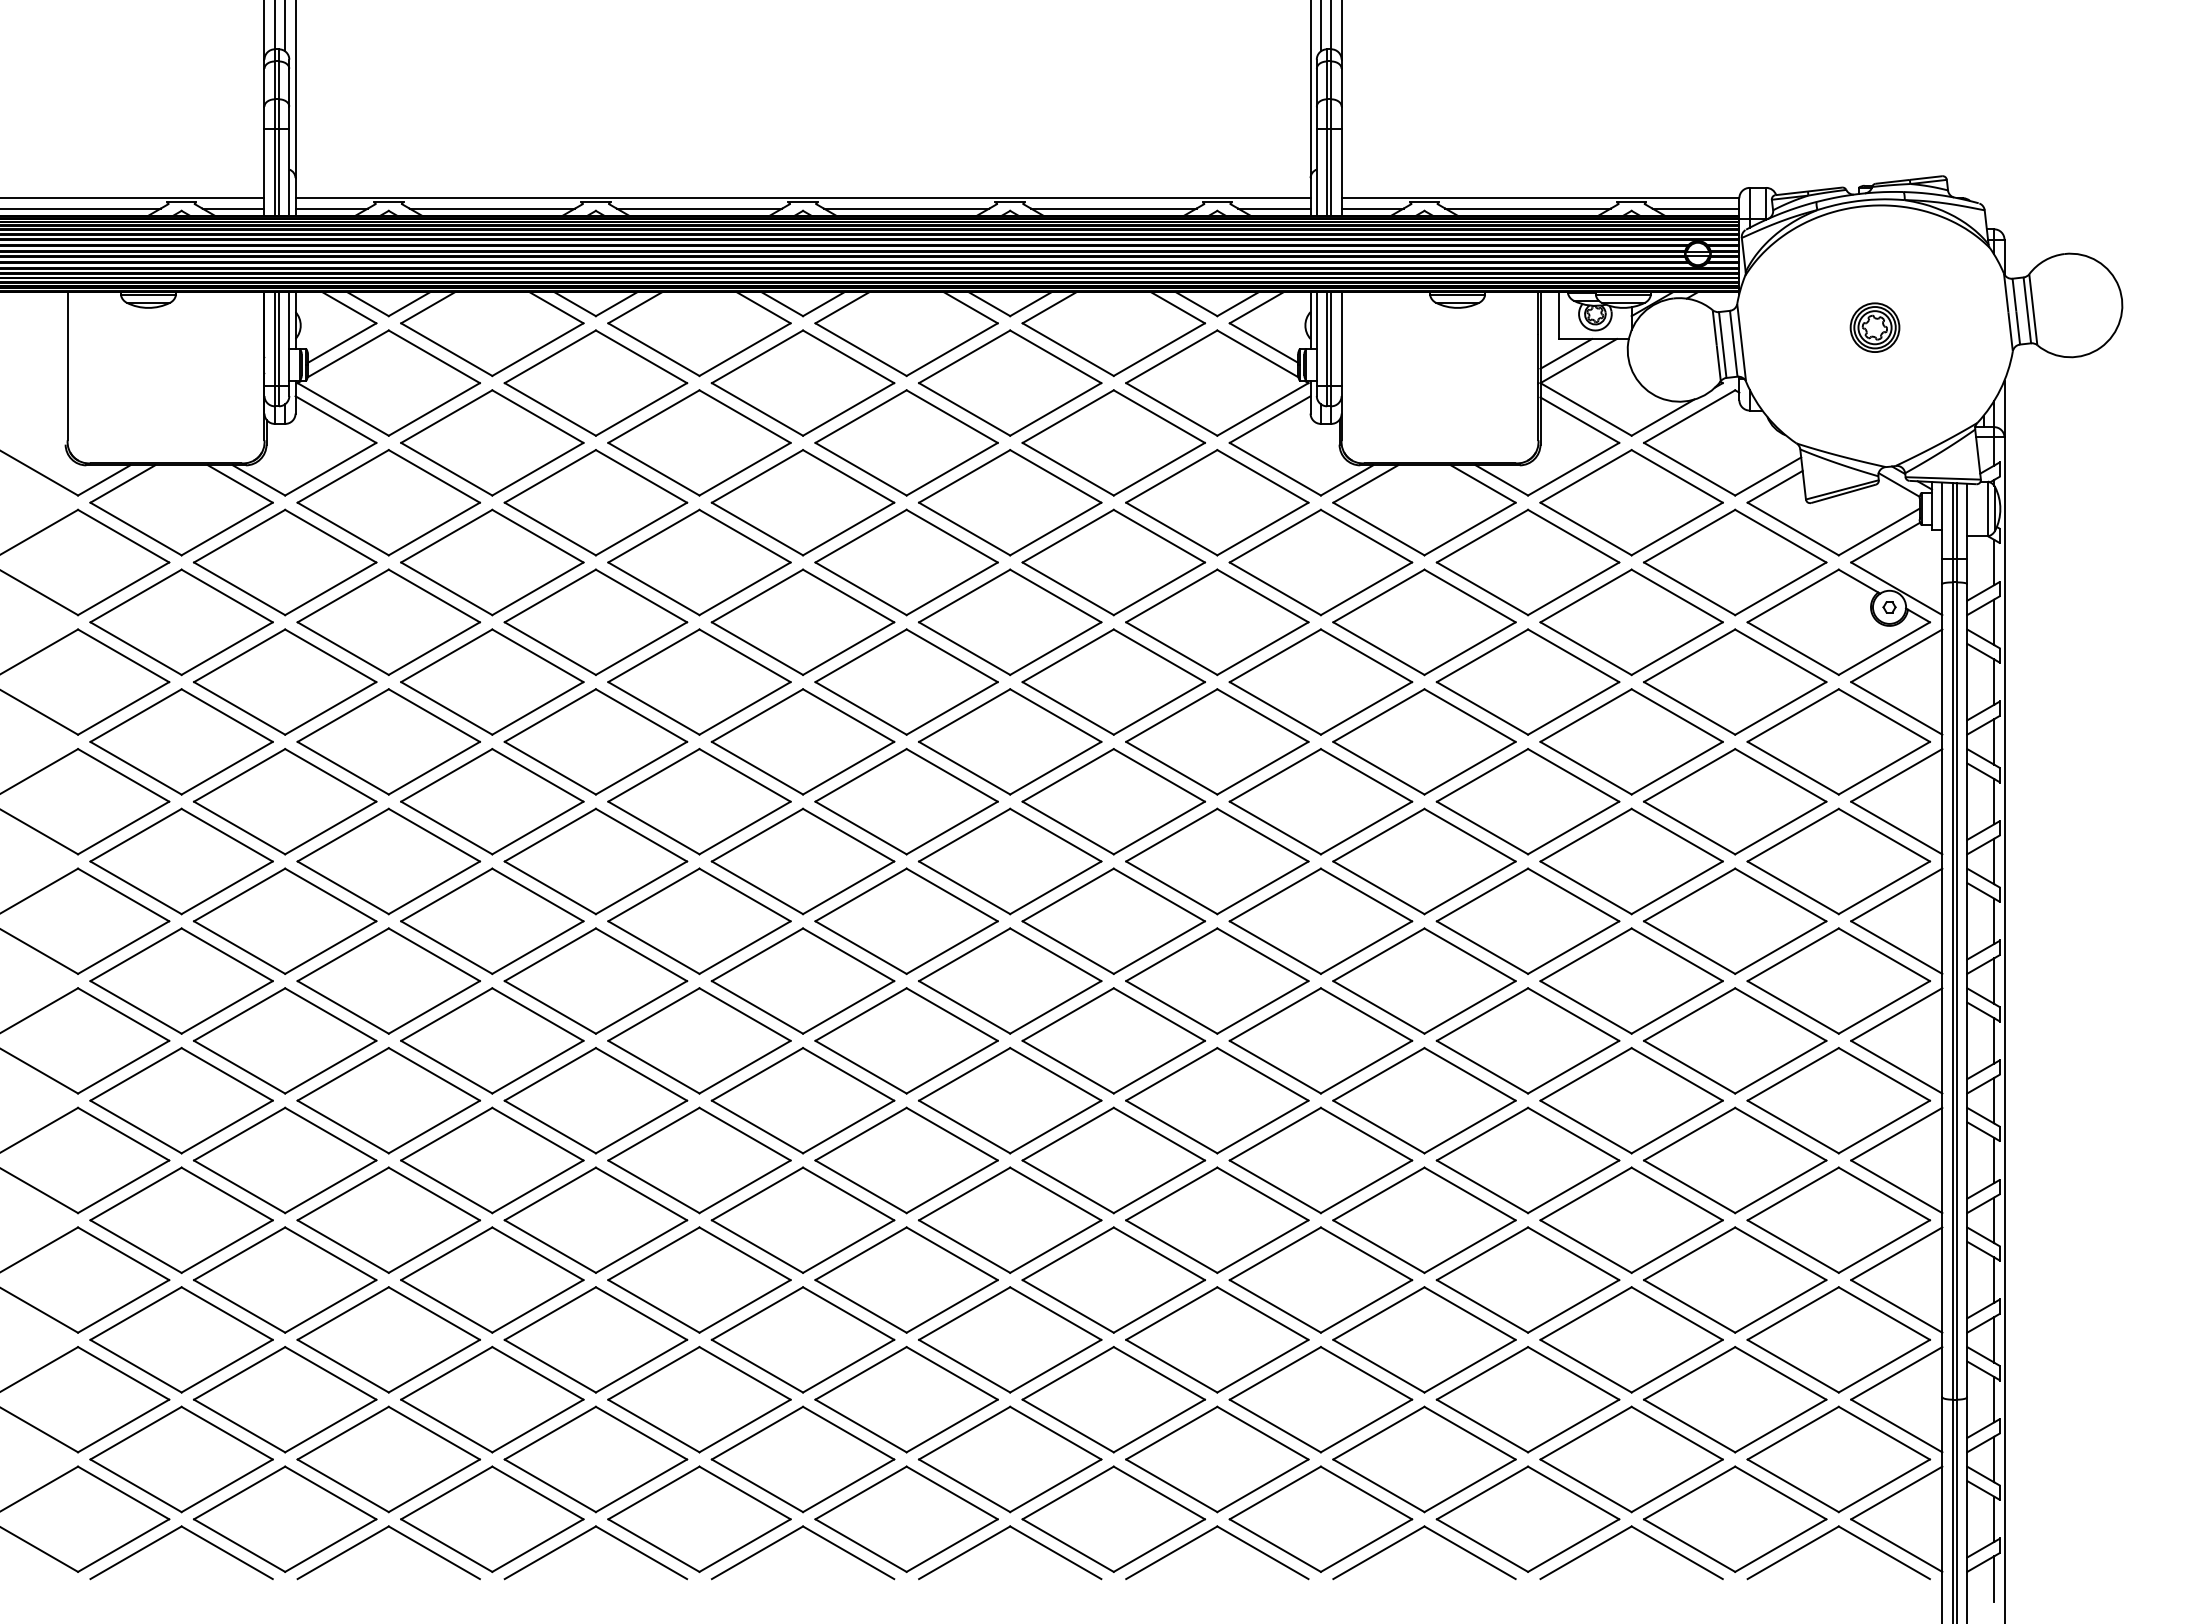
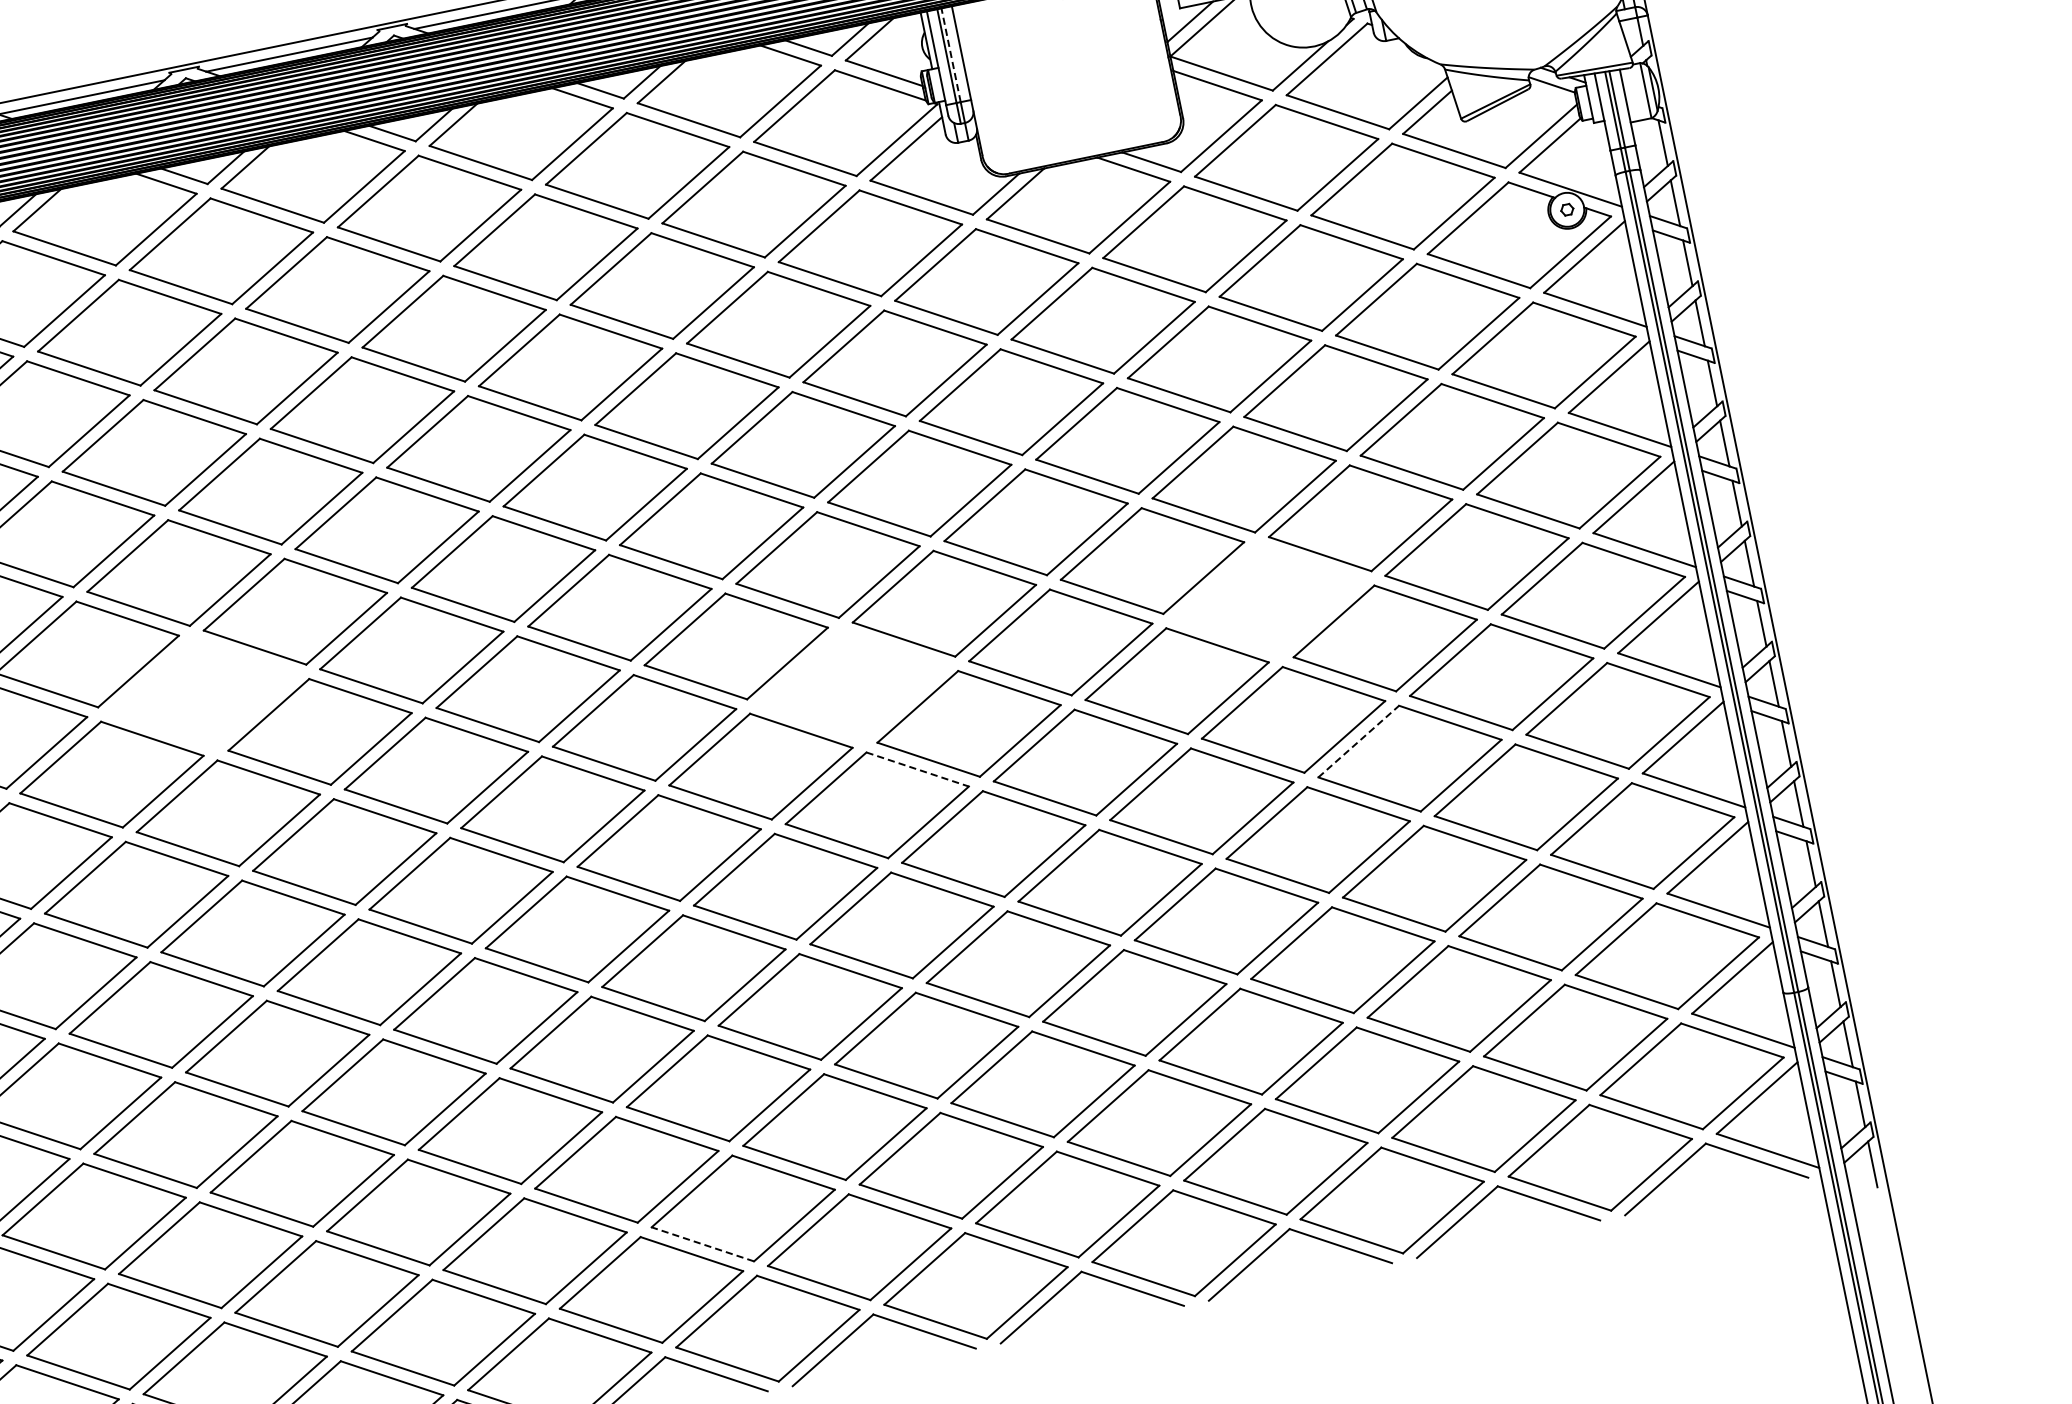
line: (1331, 338) -> (951, 54), solid -> dashed
part: (492, 801) -> (203, 692), removed
part: (1113, 920) -> (852, 684), removed
part: (1527, 920) -> (1268, 599), removed
line: (1159, 1014) -> (917, 769), solid -> dashed
line: (1586, 1074) -> (1359, 741), solid -> dashed
line: (861, 1425) -> (703, 1243), solid -> dashed

